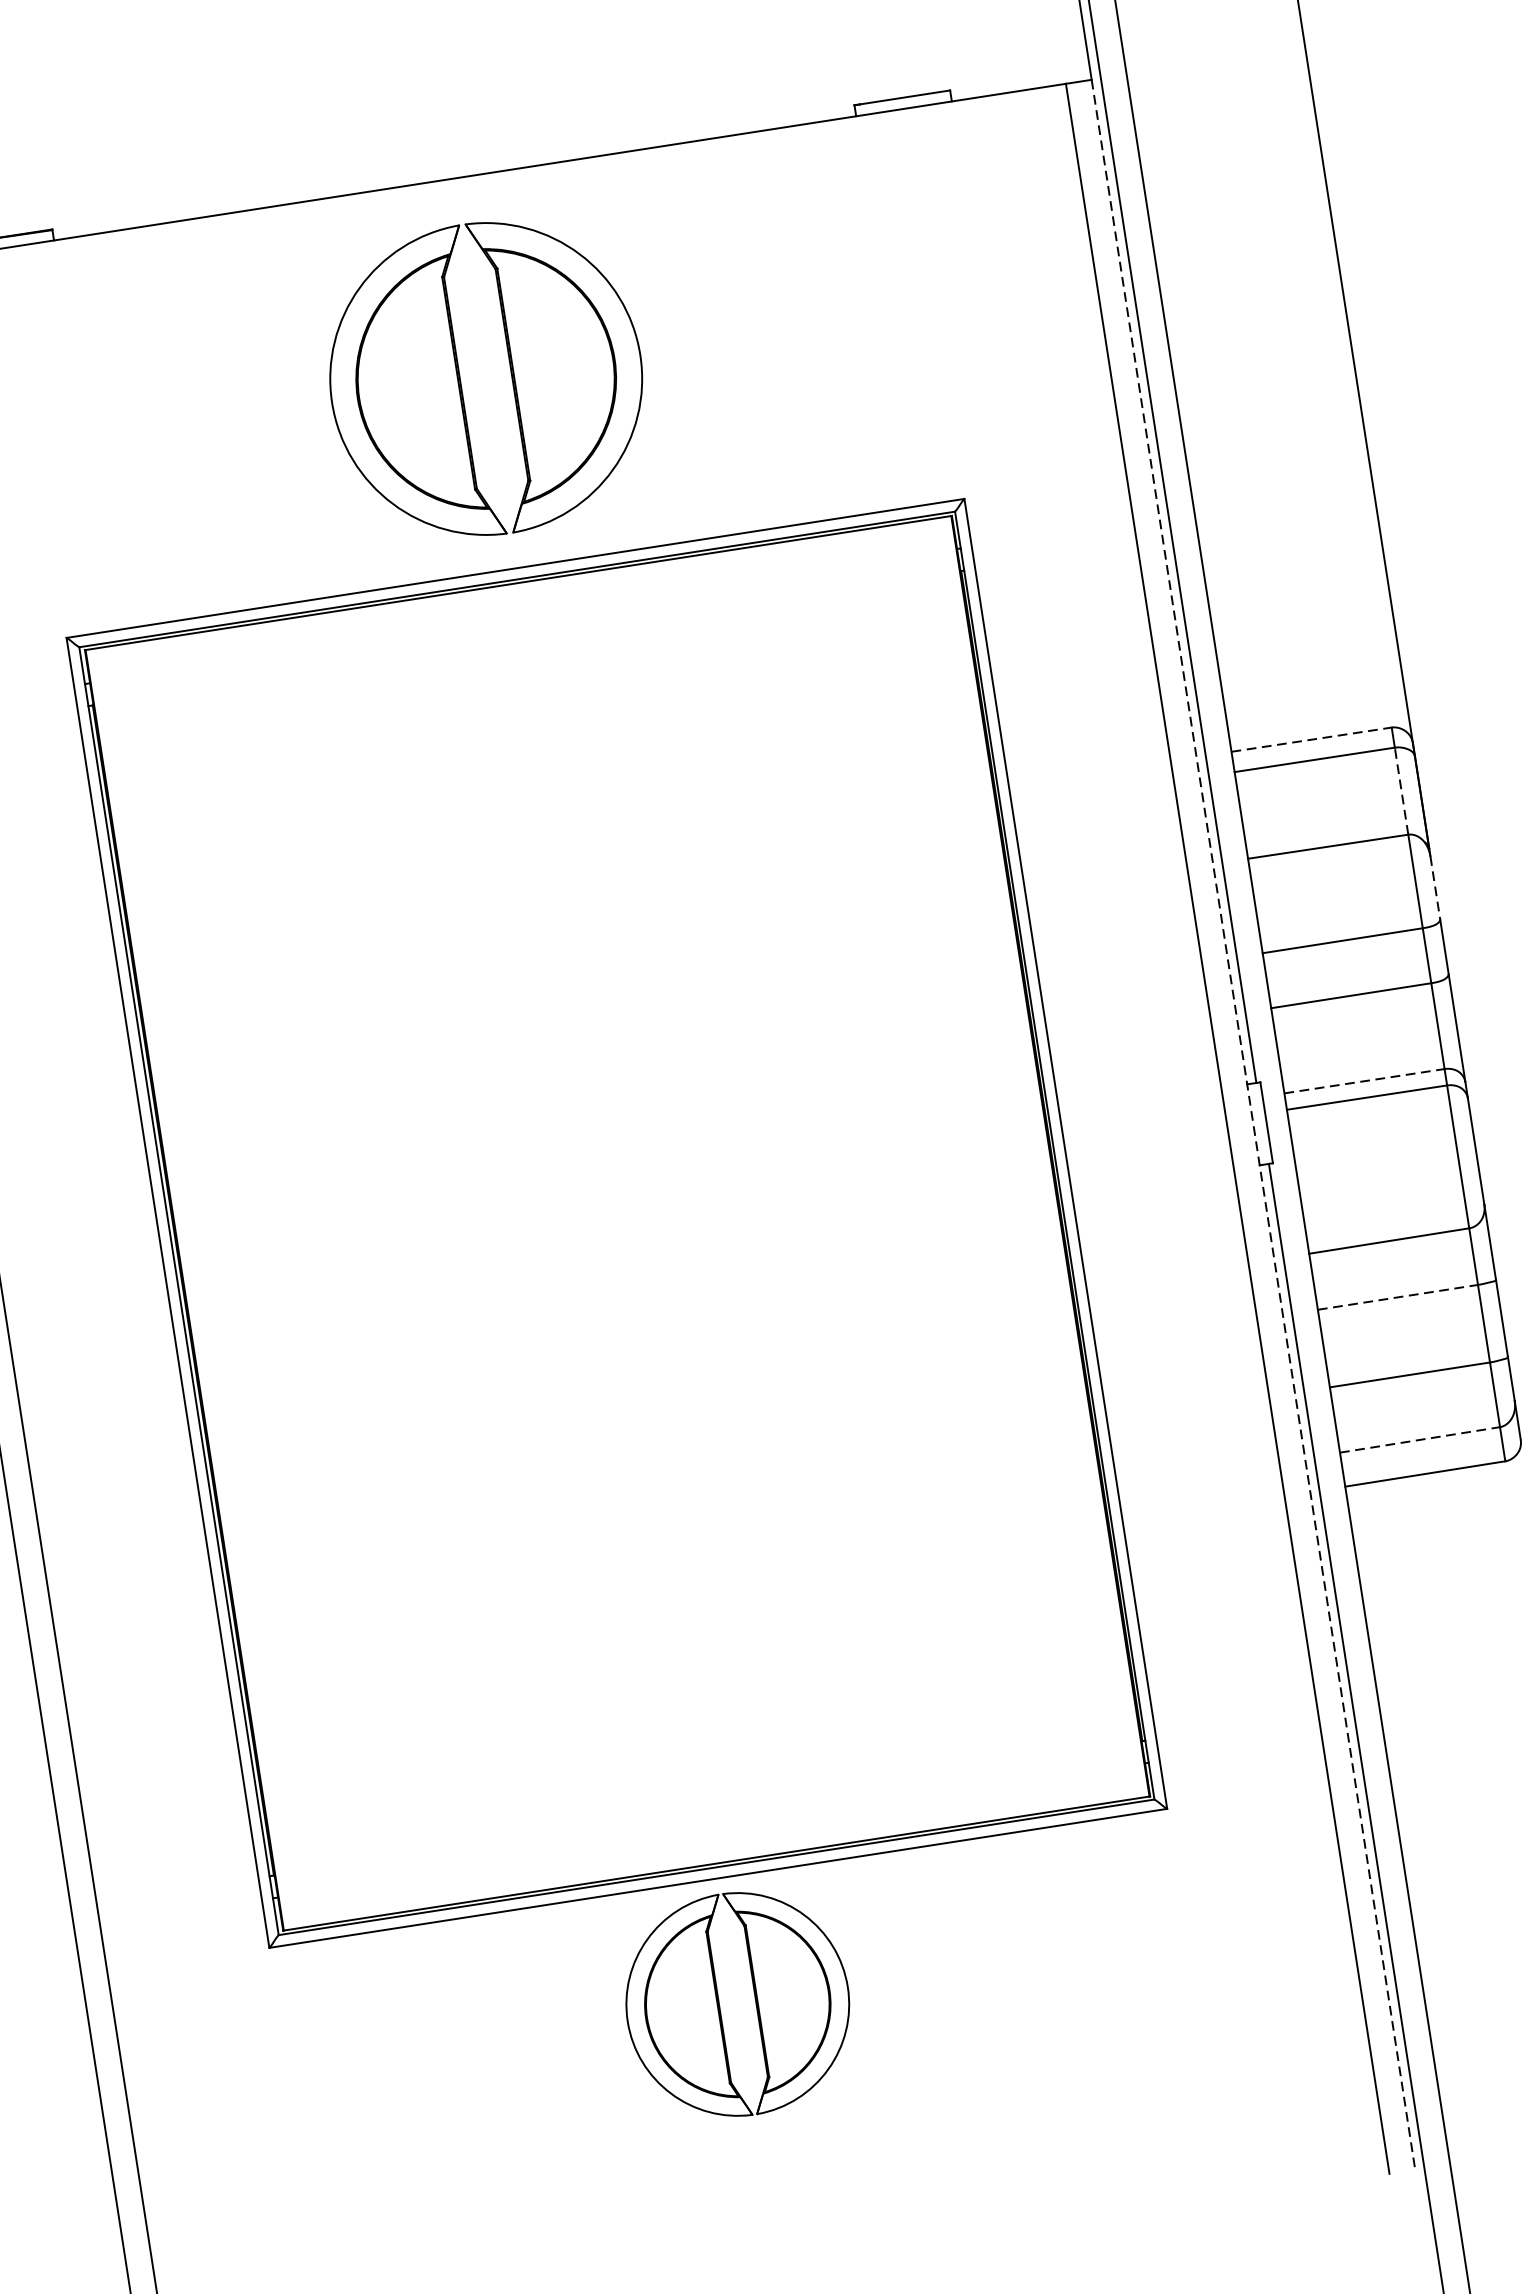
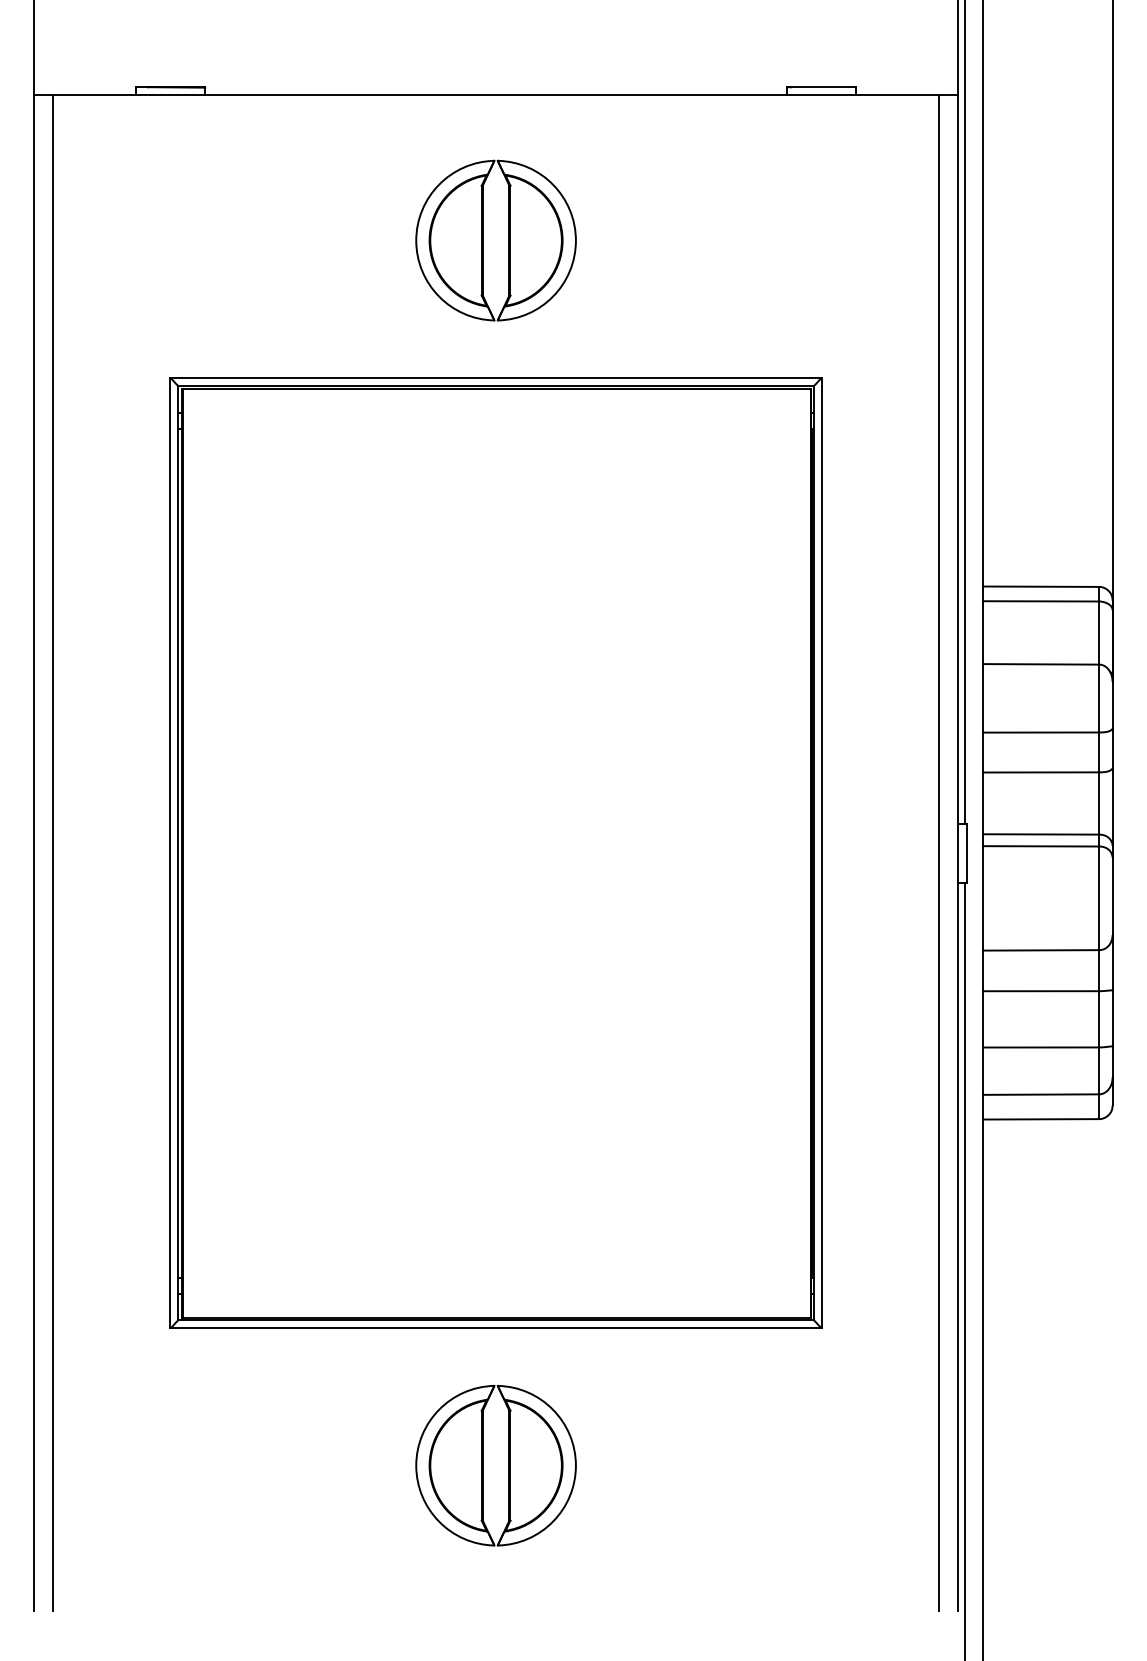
part: (485, 378) -> (495, 240), size x0.71
line: (1311, 739) -> (1041, 586), dashed -> solid
line: (1401, 791) -> (1099, 633), dashed -> solid
line: (1435, 888) -> (1112, 705), dashed -> solid
line: (1364, 1081) -> (1041, 834), dashed -> solid
line: (1253, 1125) -> (957, 853), dashed -> solid
line: (1398, 1297) -> (1041, 991), dashed -> solid
line: (1420, 1439) -> (1041, 1094), dashed -> solid
part: (736, 2004) -> (495, 1465), moved

